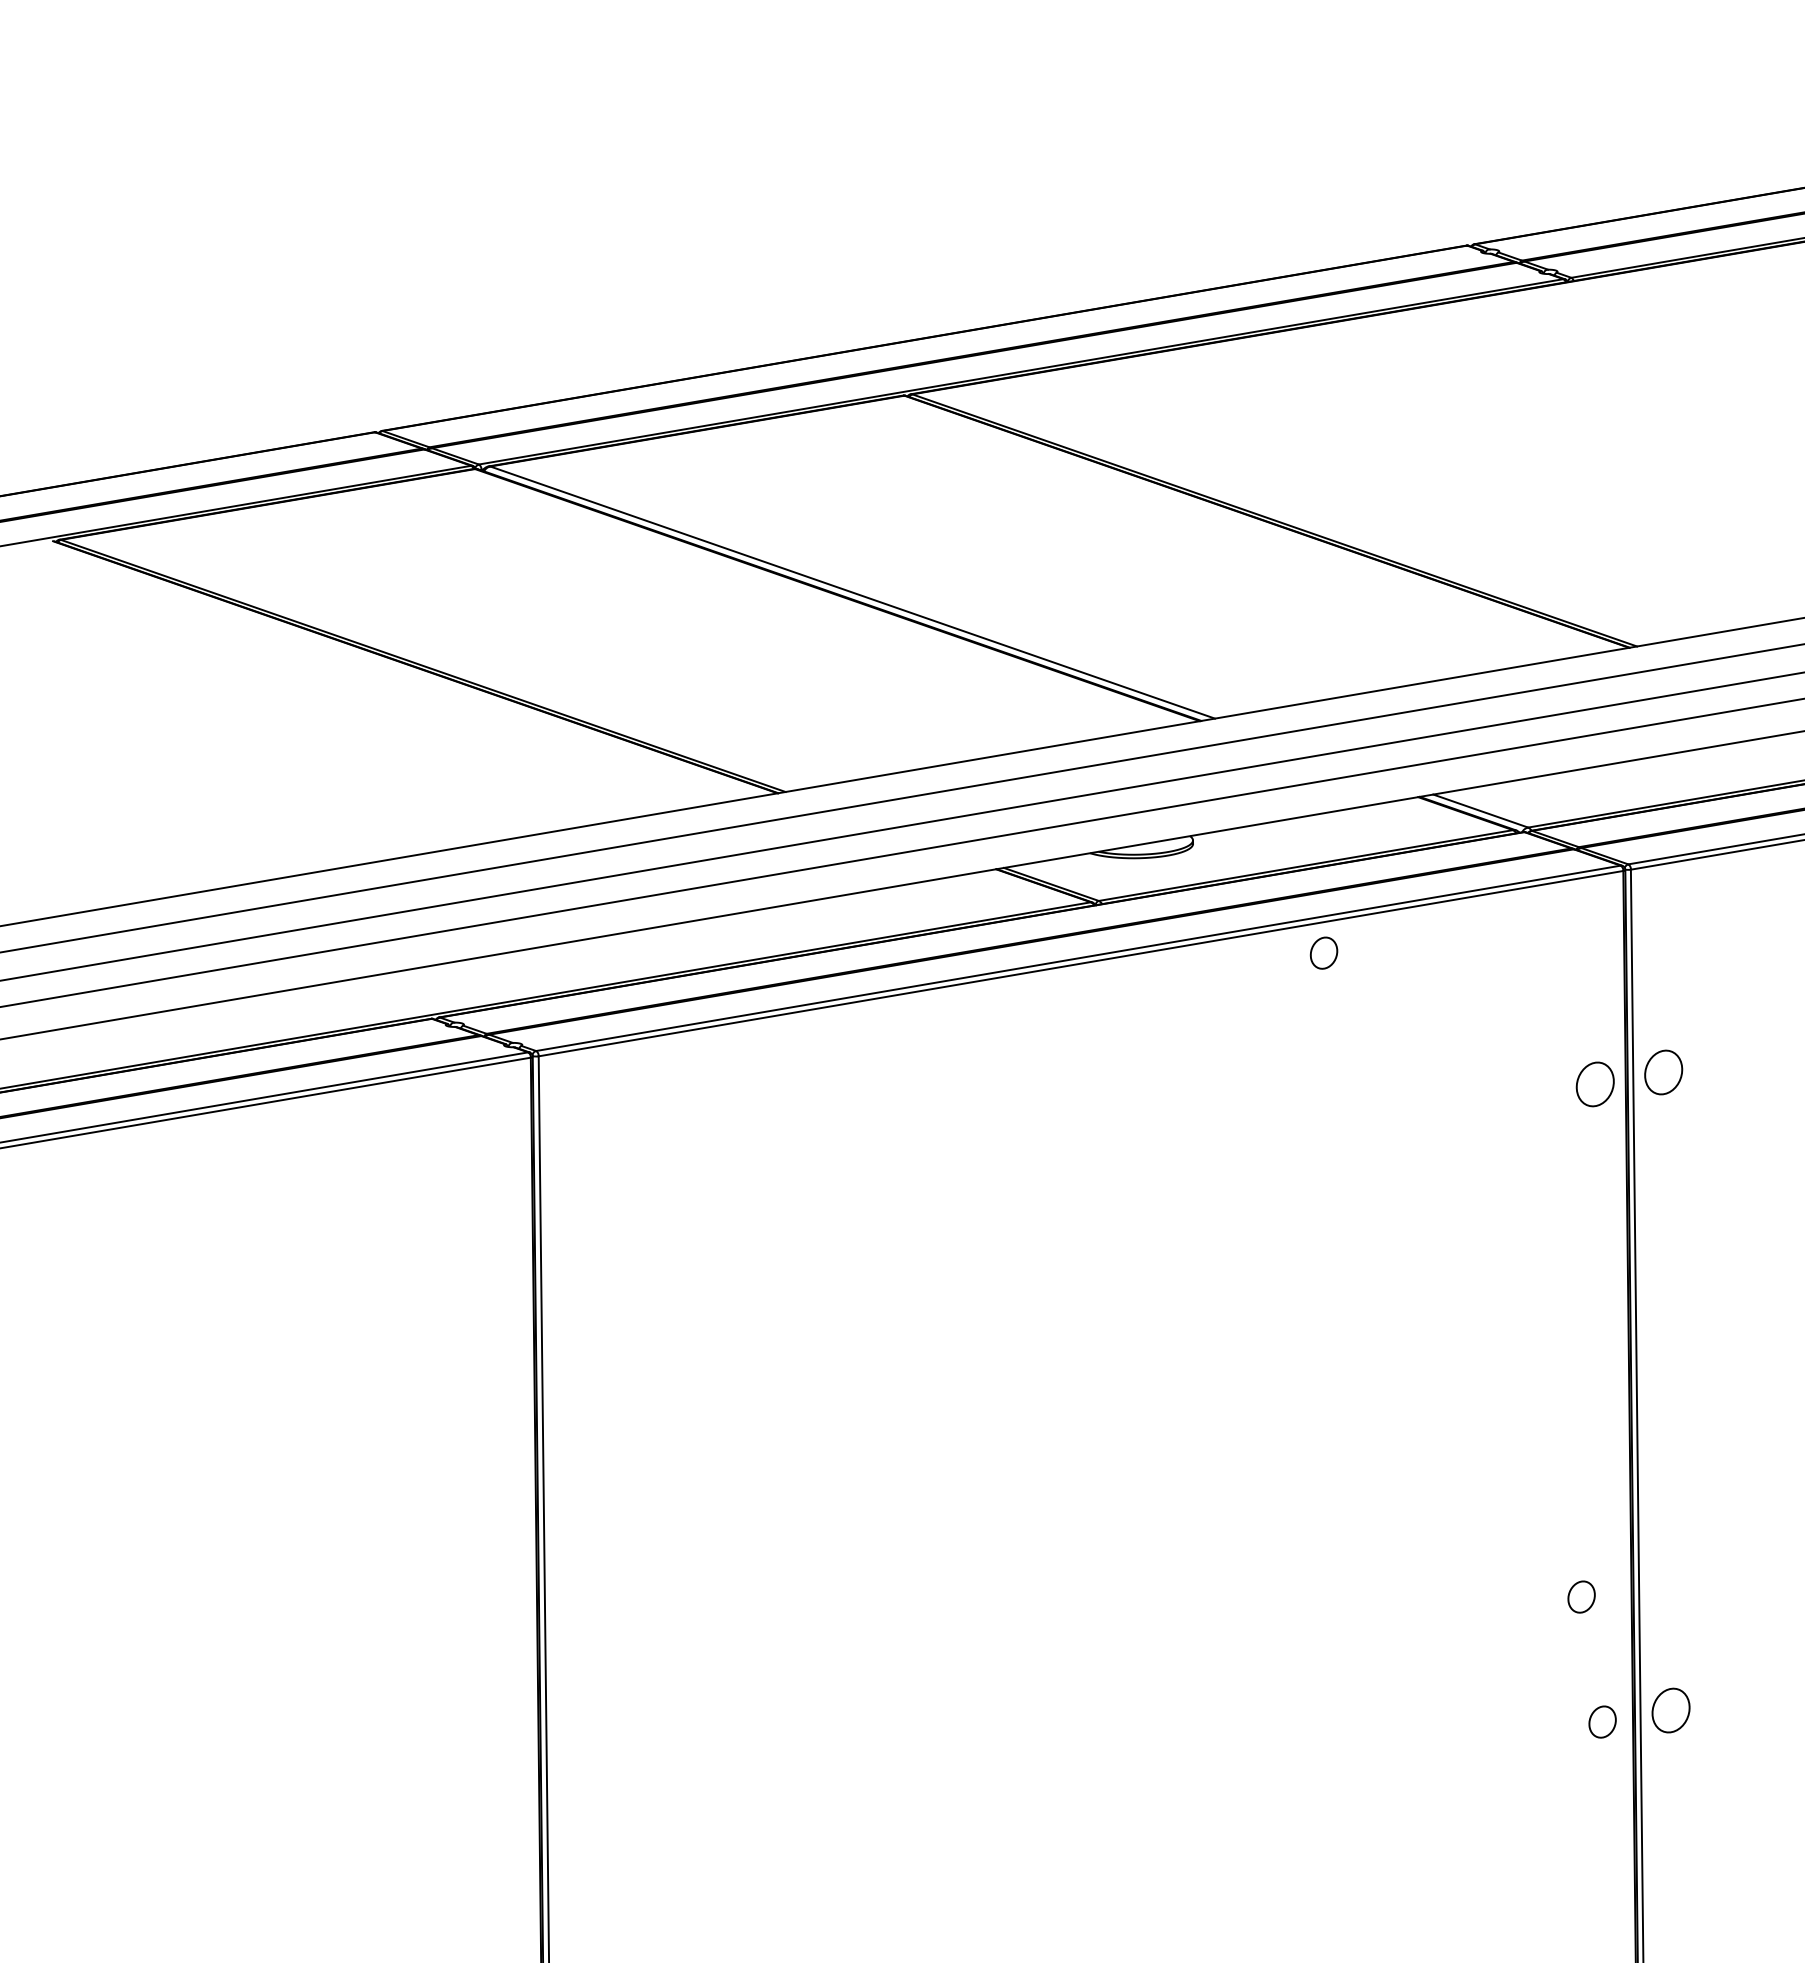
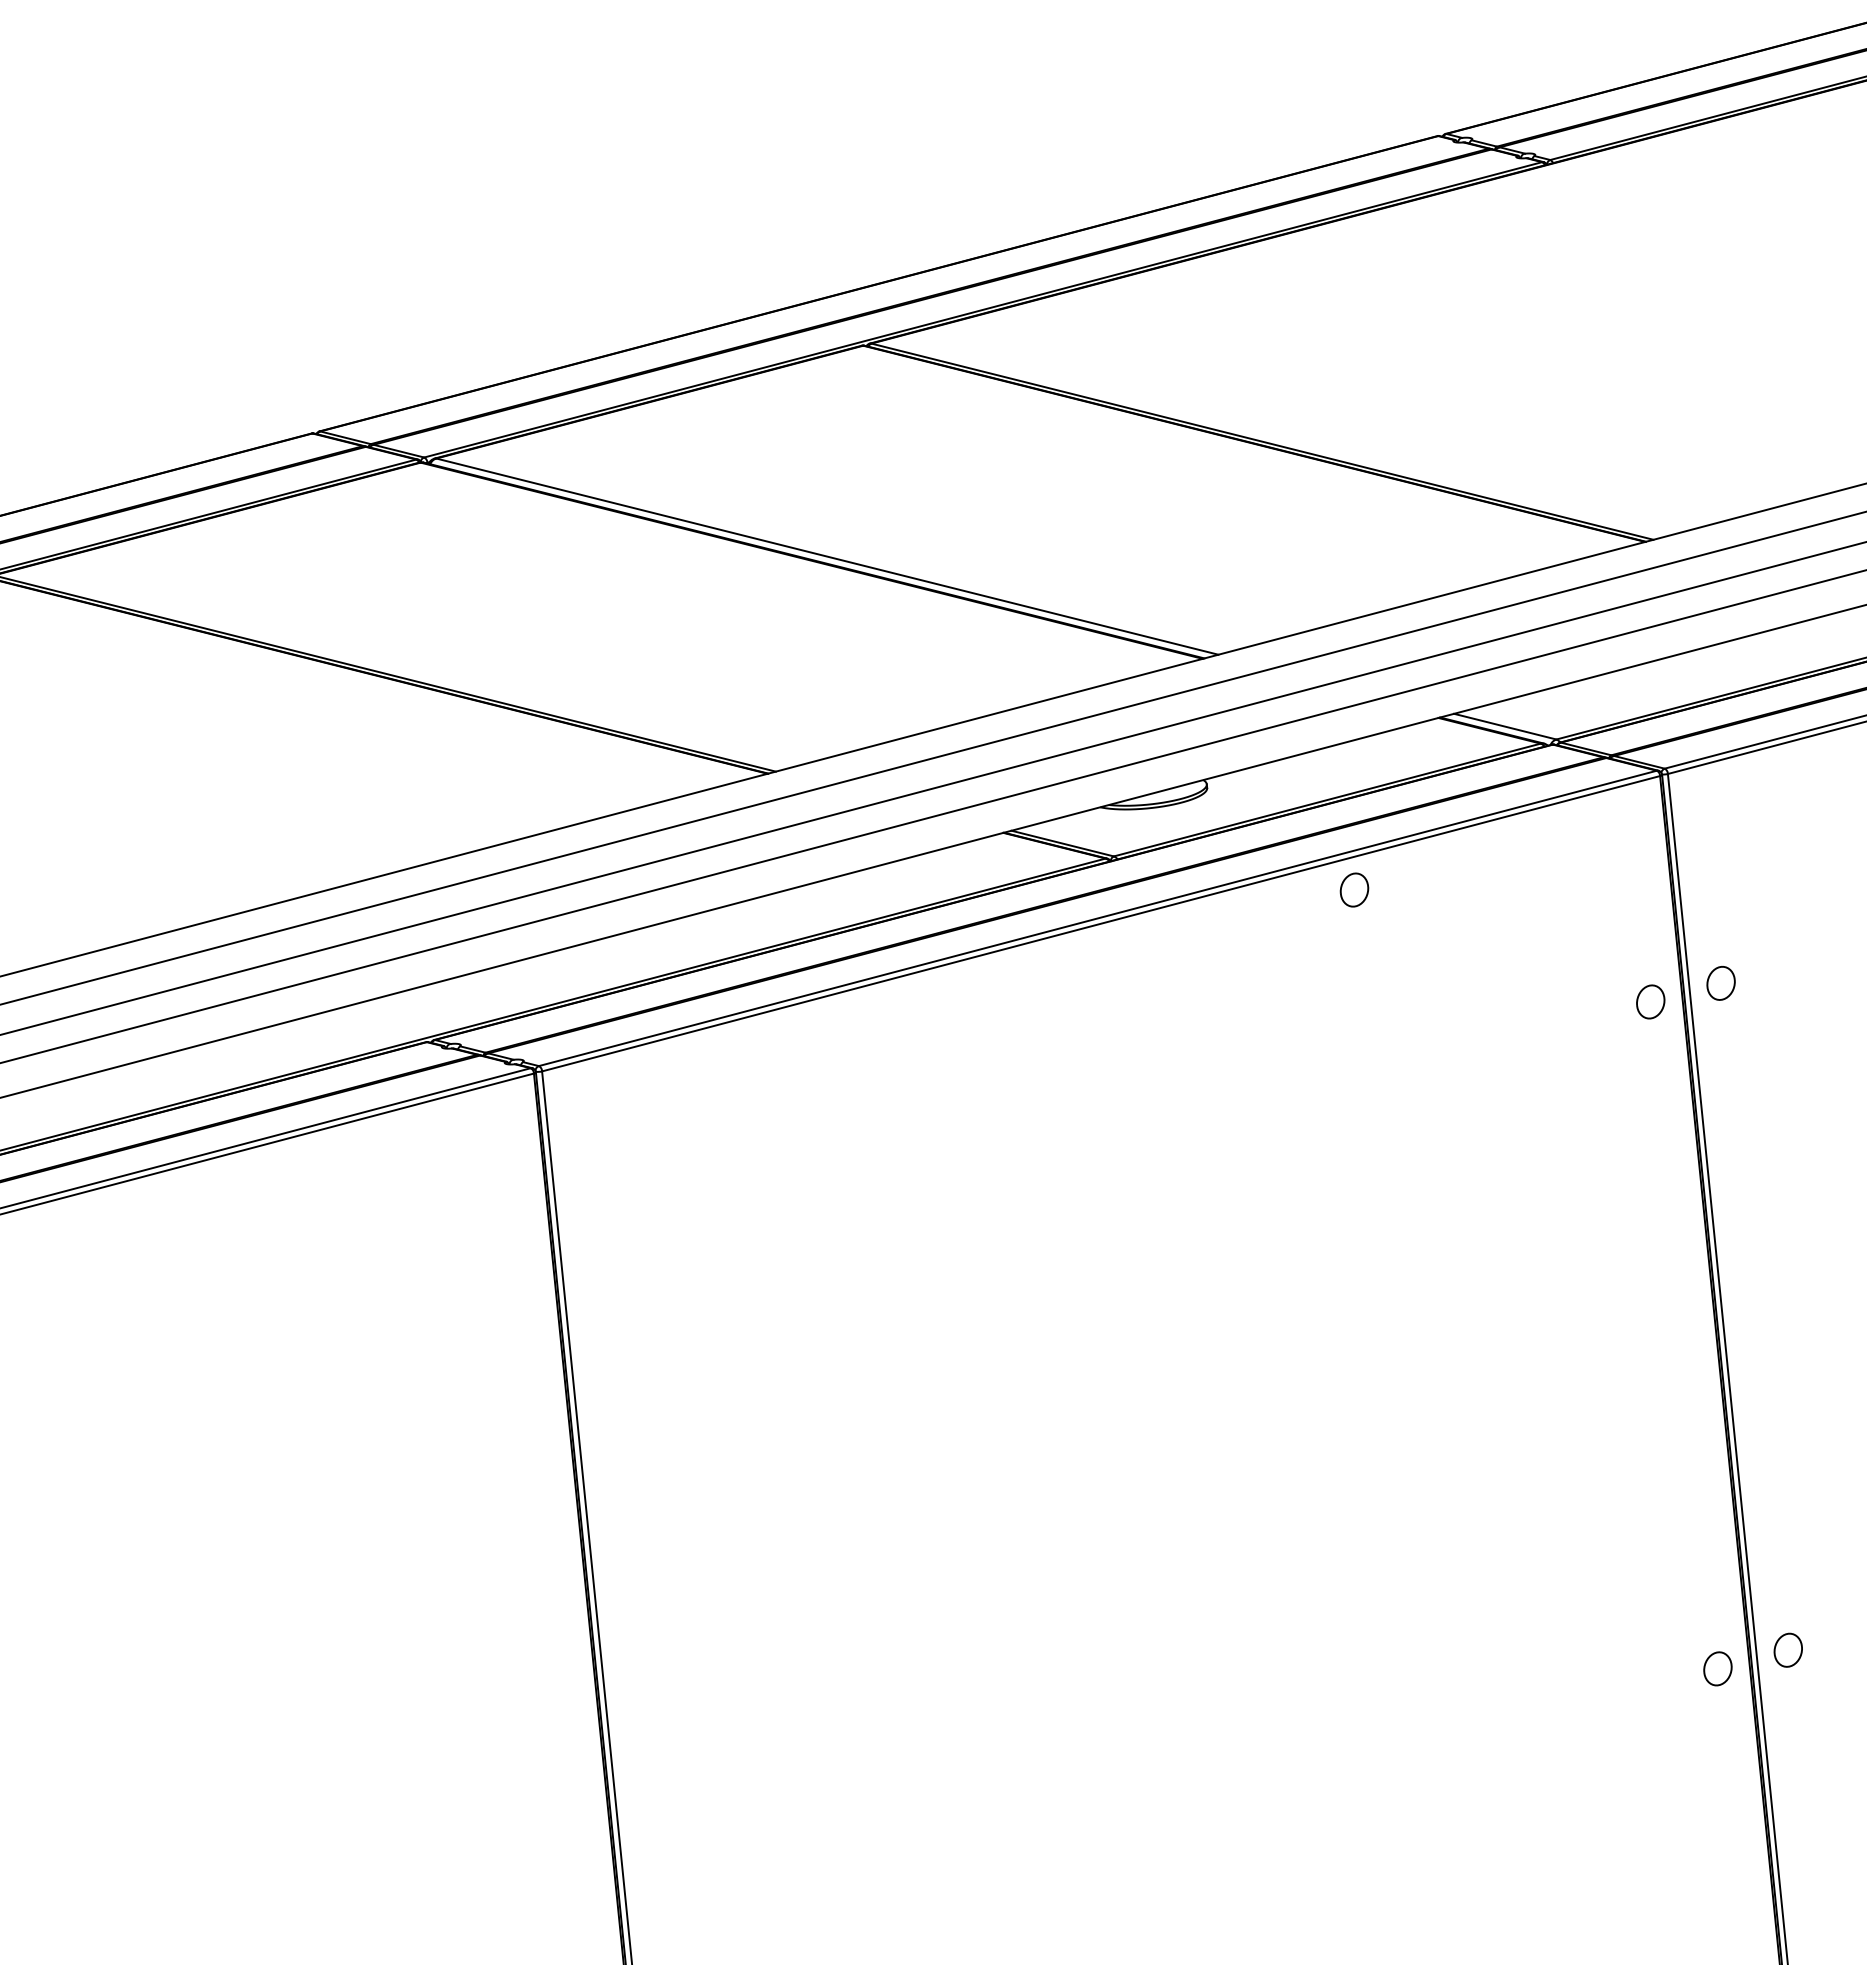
part: (1663, 1072) -> (1720, 983), size x0.71
part: (1595, 1083) -> (1650, 1001), size x0.71
part: (1581, 1596) -> (1684, 1539), removed
part: (1670, 1709) -> (1787, 1649), size x0.71

